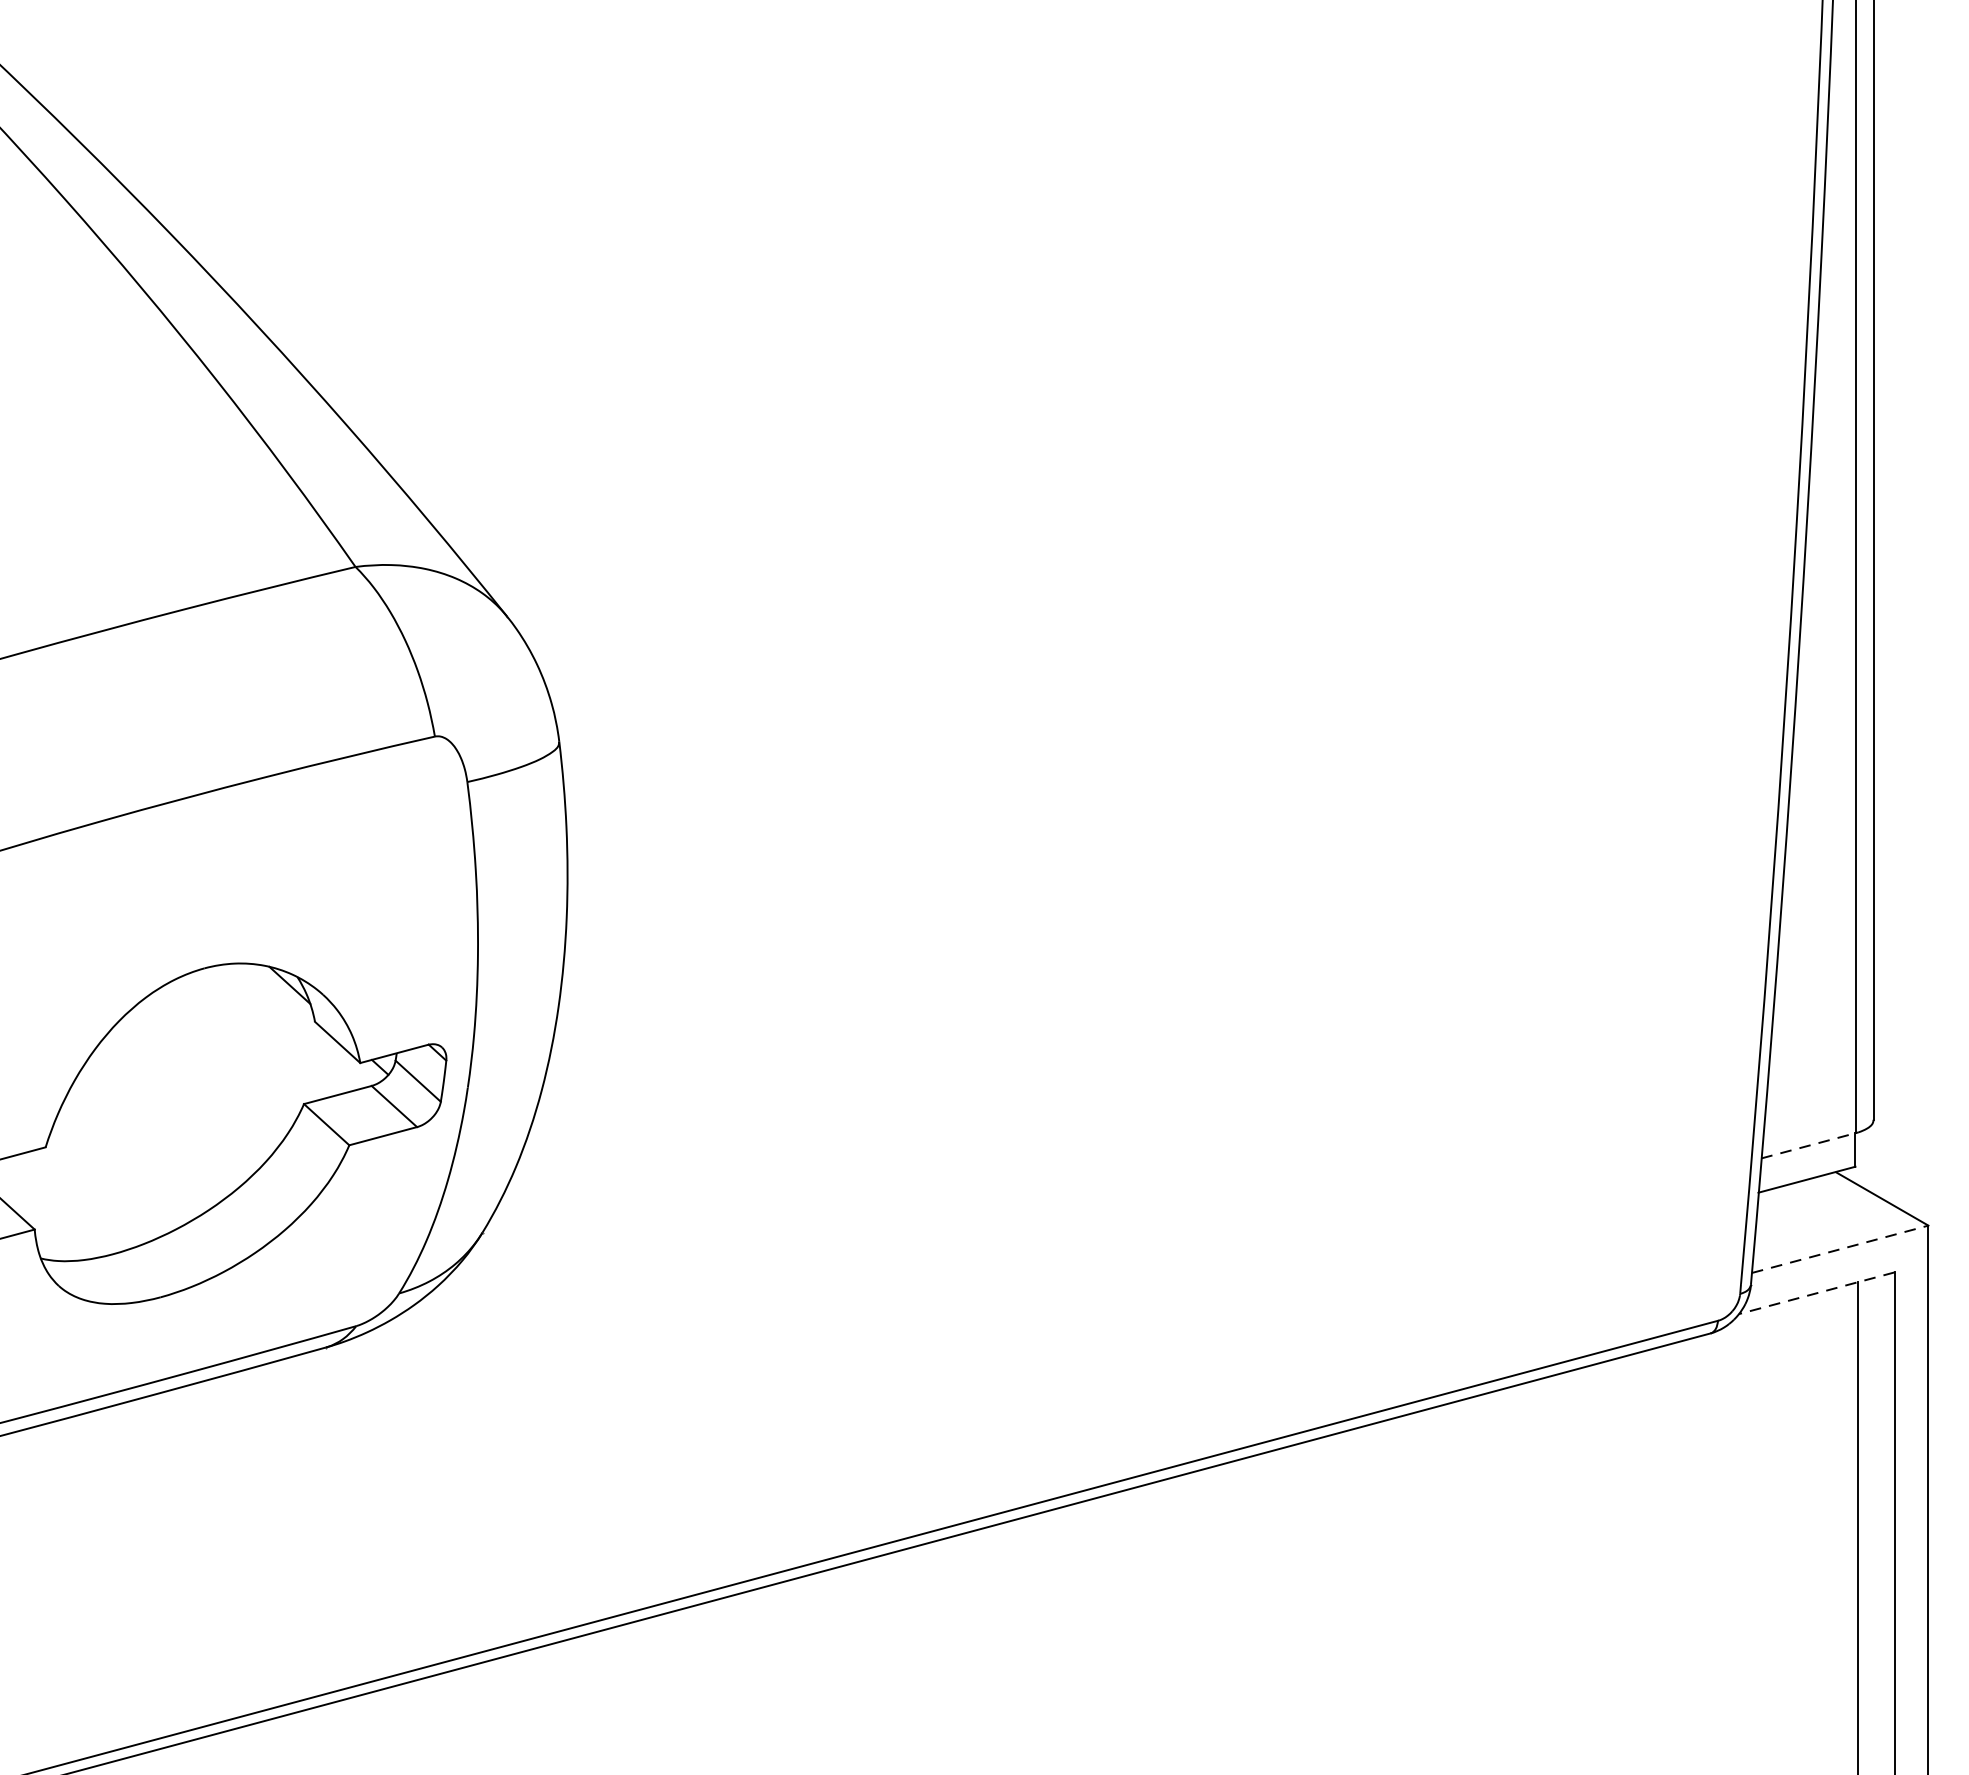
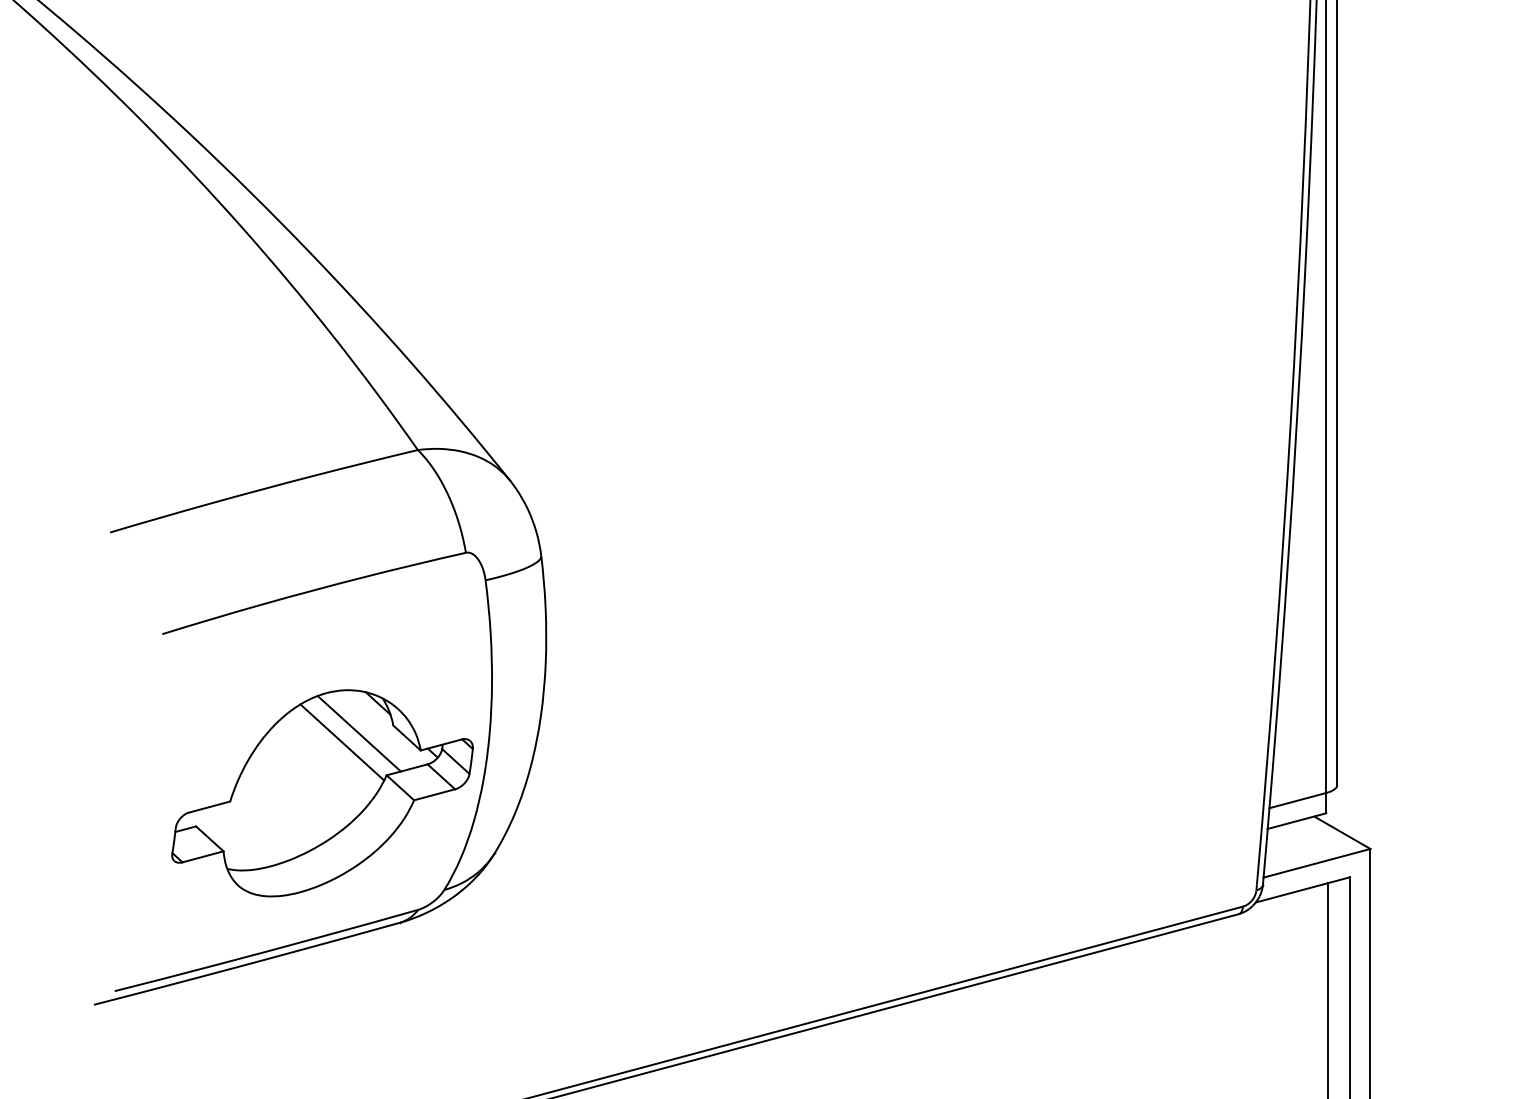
line: (257, 1034) -> (358, 733), added
line: (231, 1049) -> (342, 742), added
line: (1807, 1145) -> (1297, 800), dashed -> solid
line: (1841, 1249) -> (1317, 863), dashed -> solid
line: (1816, 1292) -> (1302, 889), dashed -> solid

